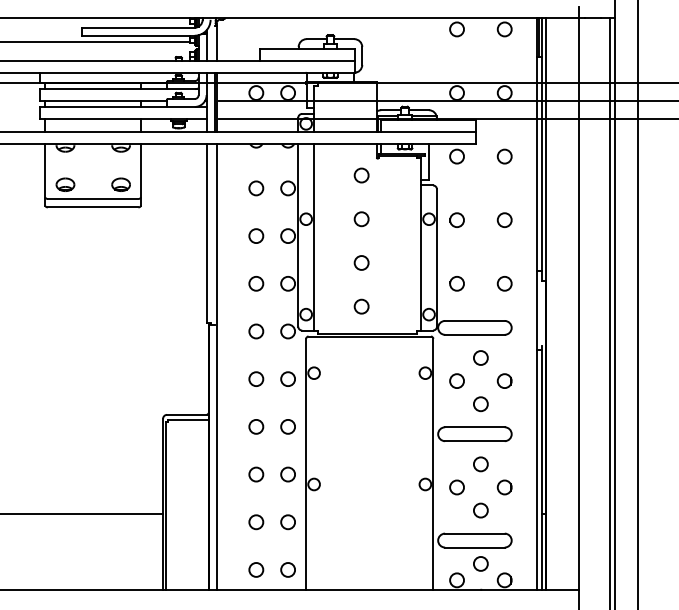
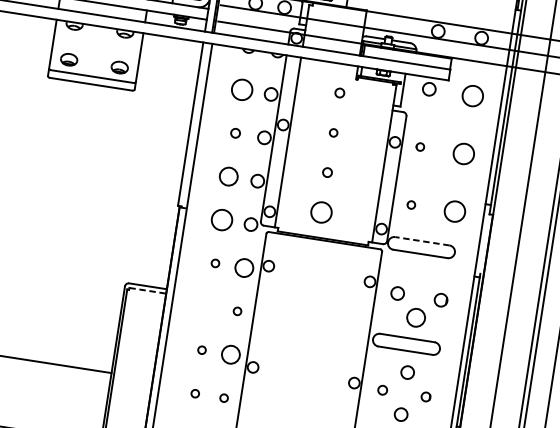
circle: (504, 156) -> (472, 95), size x1.6
circle: (361, 175) -> (339, 93), size x0.7
circle: (256, 188) -> (242, 90), size x1.6
circle: (361, 219) -> (333, 133), size x0.6
circle: (456, 219) -> (419, 146), size x0.6
circle: (504, 219) -> (463, 153), size x1.6
circle: (256, 235) -> (235, 132), size x0.7
circle: (361, 262) -> (327, 172), size x0.7
circle: (256, 283) -> (229, 176), size x1.4
circle: (456, 283) -> (410, 204), size x0.6
circle: (504, 283) -> (454, 211), size x1.6
circle: (361, 306) -> (321, 212), size x1.6
line: (474, 320) -> (422, 240), solid -> dashed
circle: (256, 331) -> (222, 220), size x1.6
circle: (480, 357) -> (422, 275), removed
circle: (256, 378) -> (215, 262), size x0.6
circle: (287, 378) -> (243, 267), size x1.4
circle: (480, 404) -> (415, 318), size x1.4
line: (188, 419) -> (148, 290), solid -> dashed
circle: (256, 426) -> (208, 306), removed
circle: (287, 426) -> (237, 310), size x0.6
circle: (256, 474) -> (202, 350), size x0.6
circle: (287, 474) -> (230, 354), size x1.4
circle: (456, 487) -> (382, 390), size x0.7
part: (504, 487) -> (425, 396), size x0.7
circle: (256, 522) -> (195, 393), size x0.6
circle: (287, 522) -> (223, 398), size x0.6

